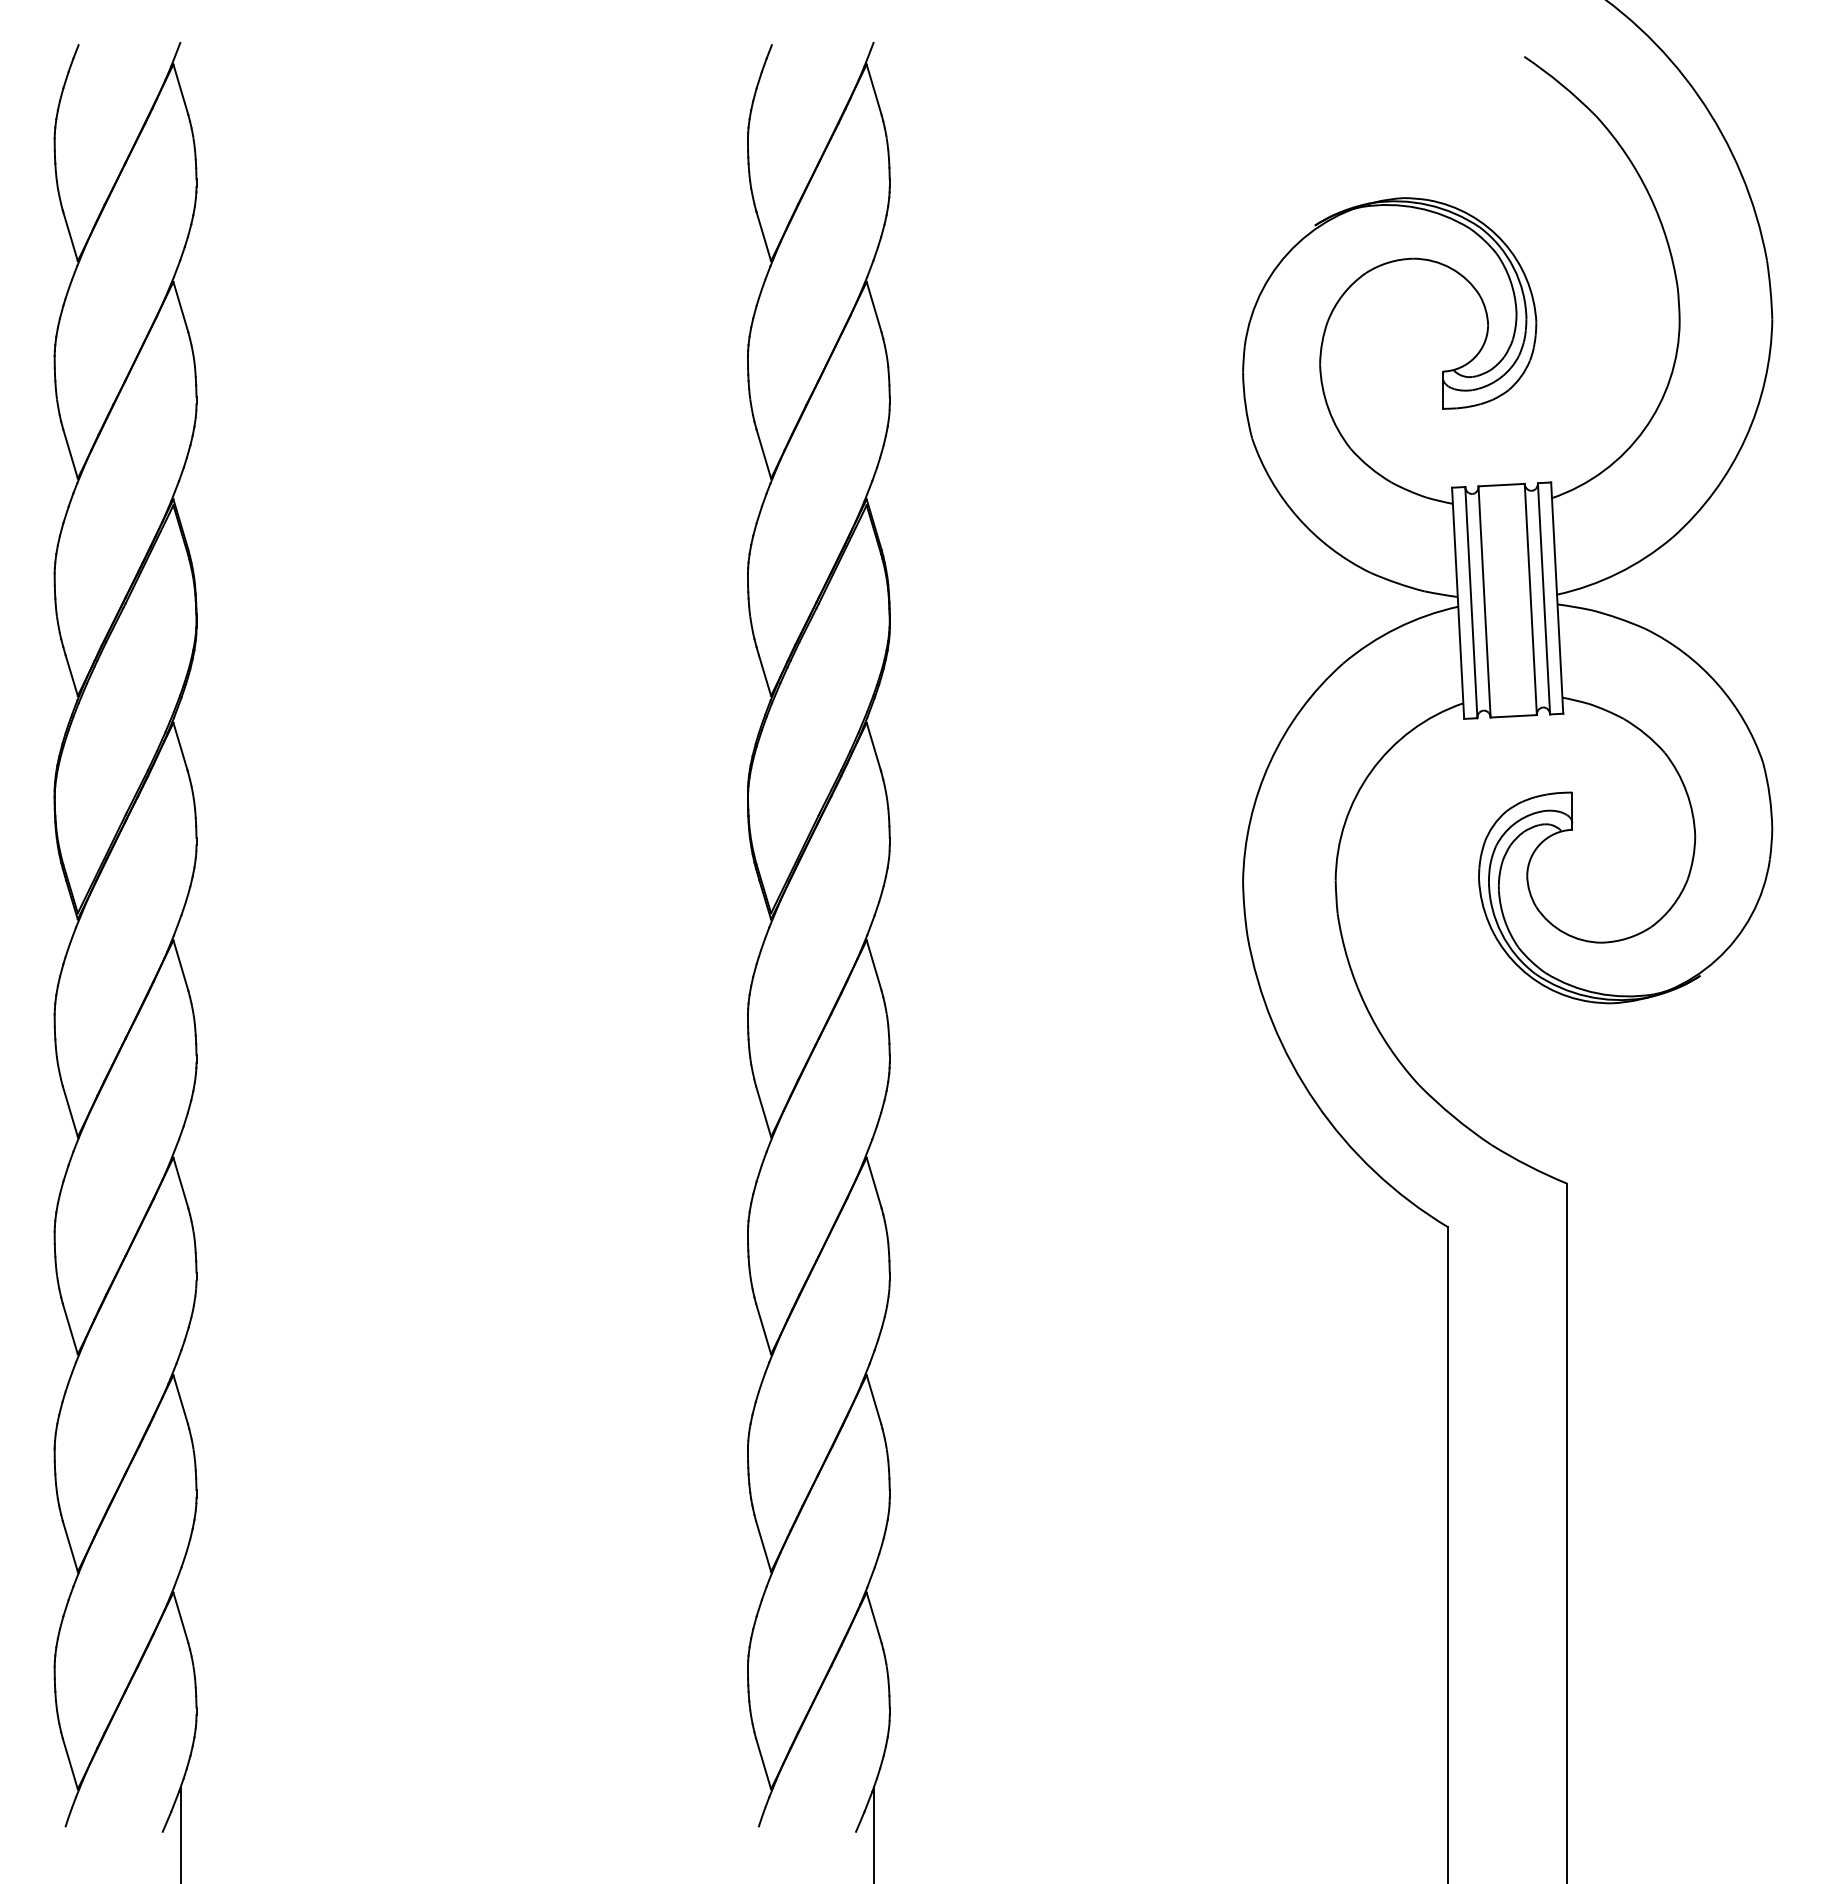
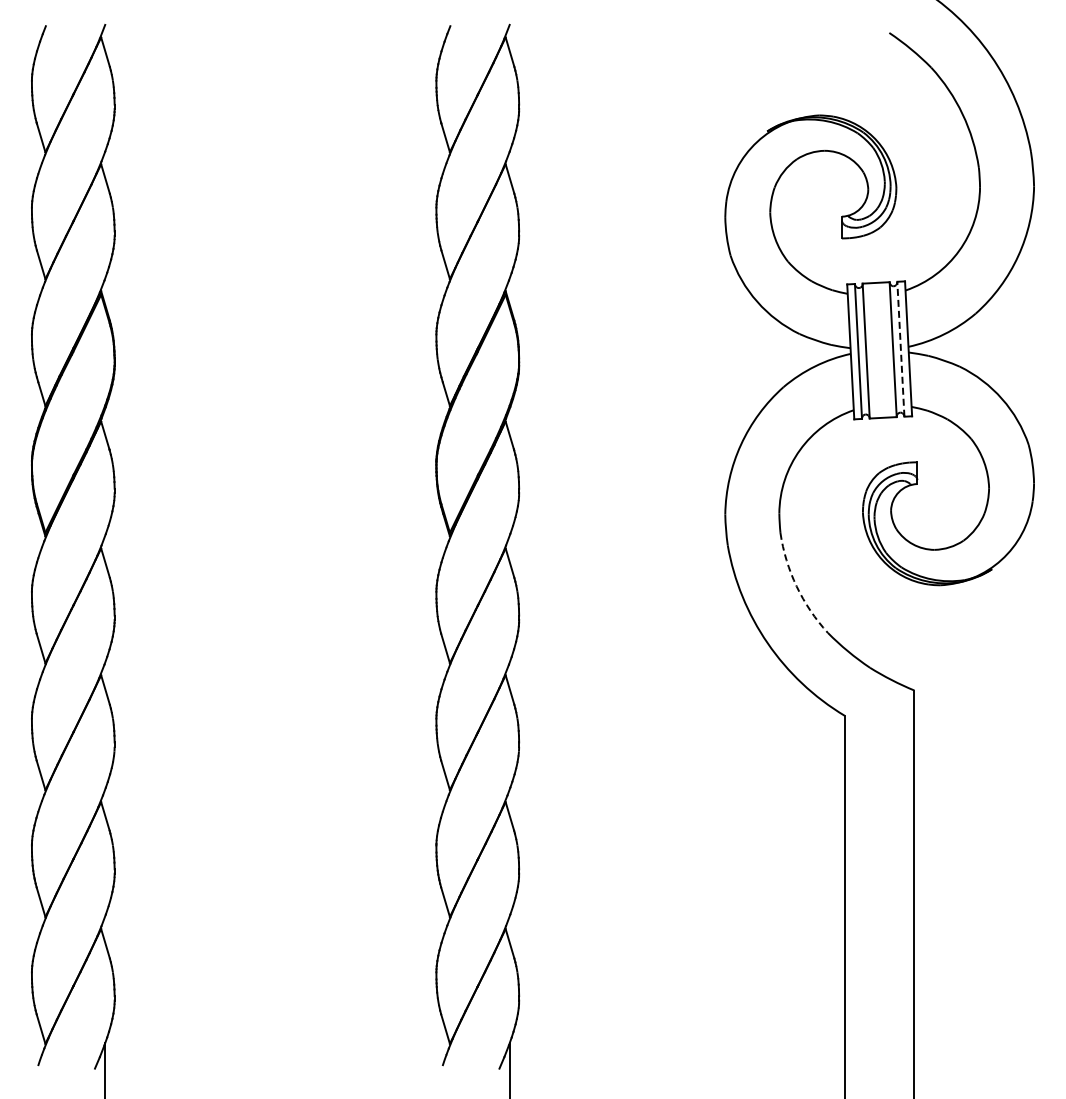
line: (1543, 599) -> (900, 349), solid -> dashed
arc: (1365, 1005) -> (796, 586), solid -> dashed

